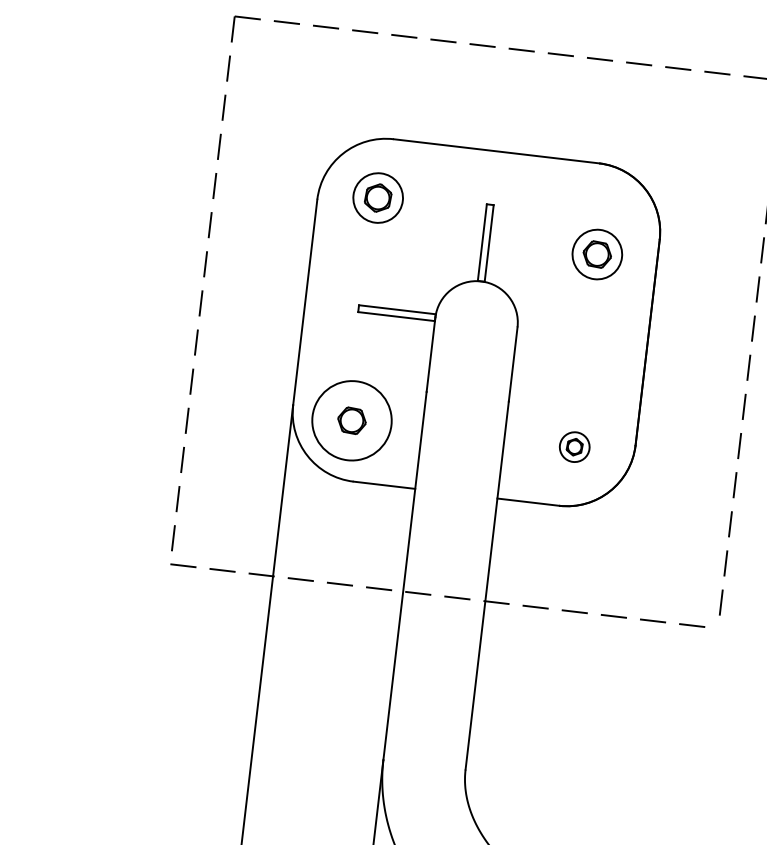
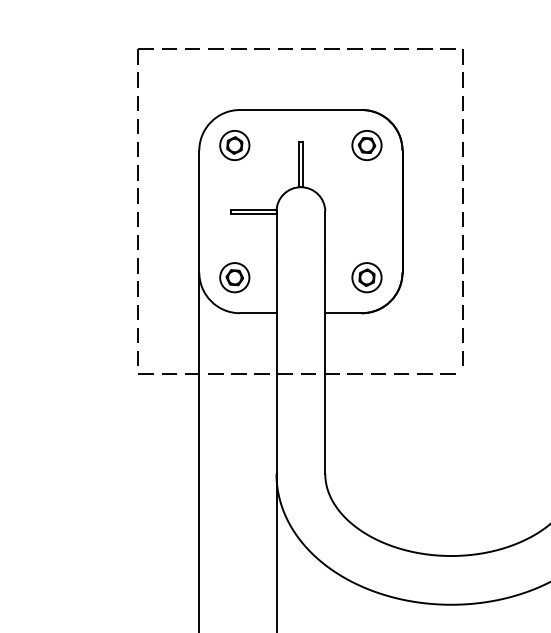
part: (596, 254) -> (366, 145), moved
circle: (351, 420) -> (234, 277), size x0.62
part: (573, 446) -> (366, 277), size x1.67

